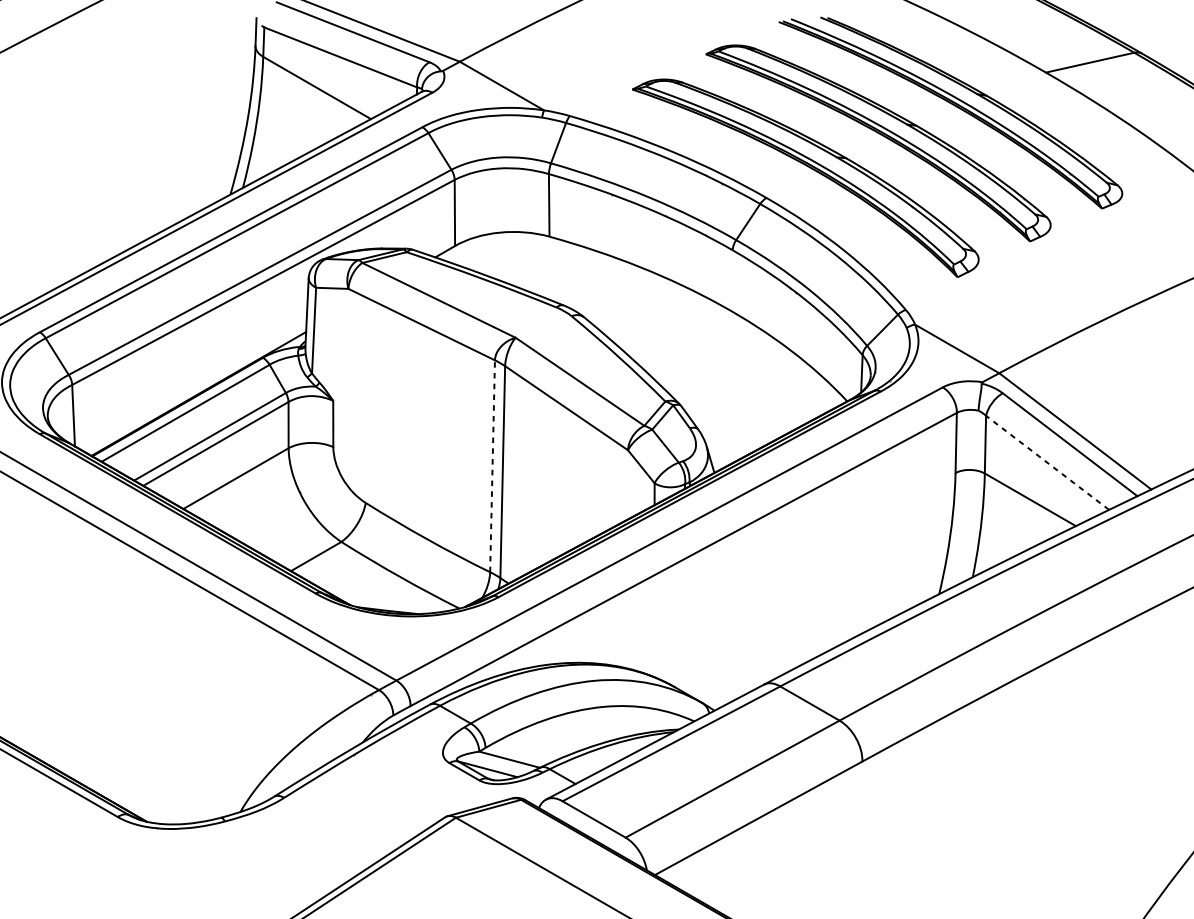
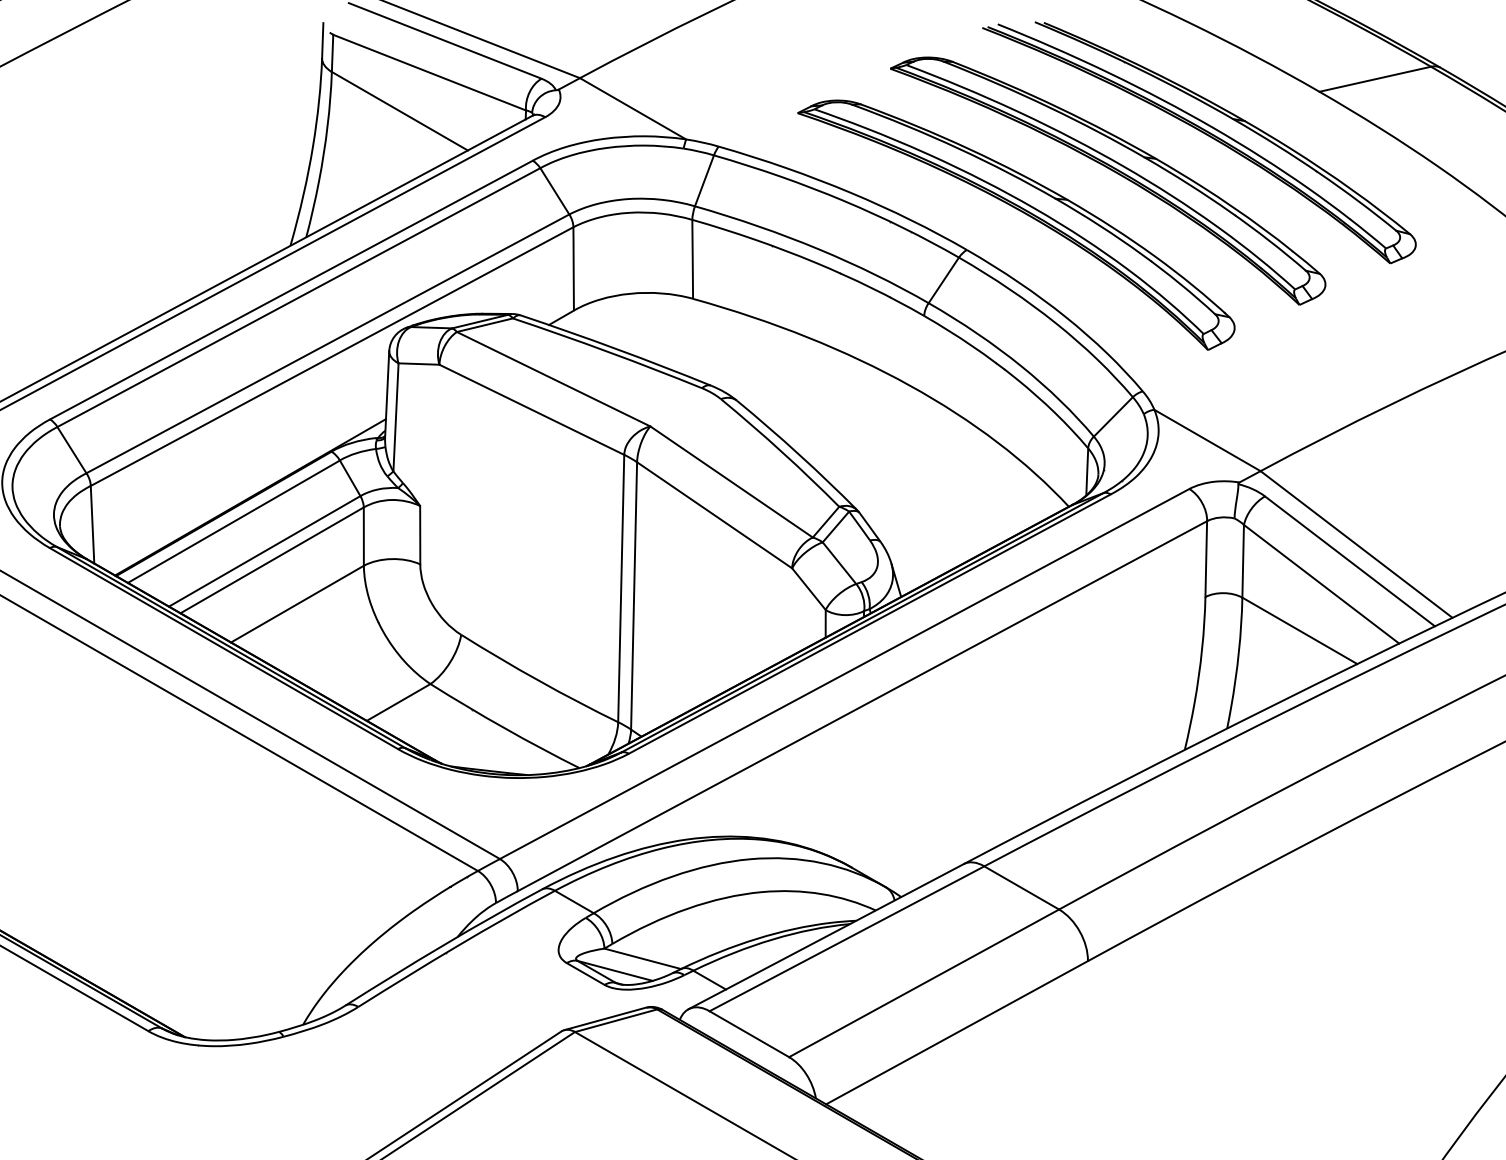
line: (1047, 463) -> (1321, 584), dashed -> solid
line: (492, 466) -> (621, 588), dashed -> solid

